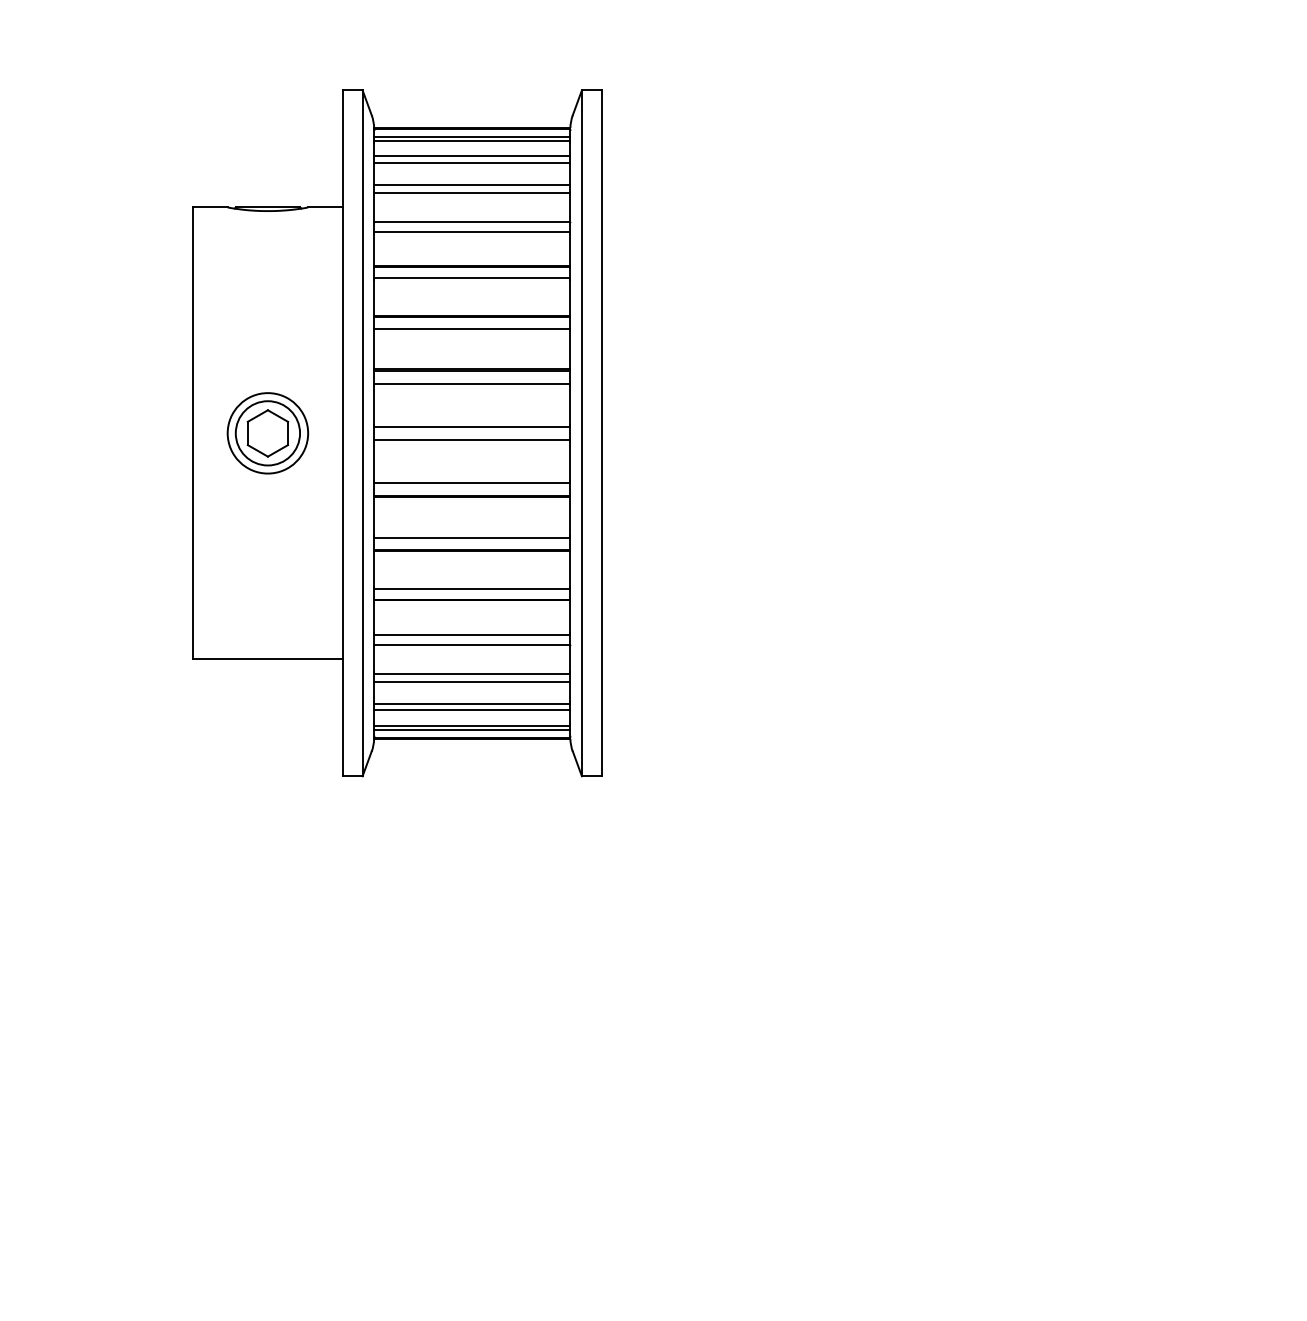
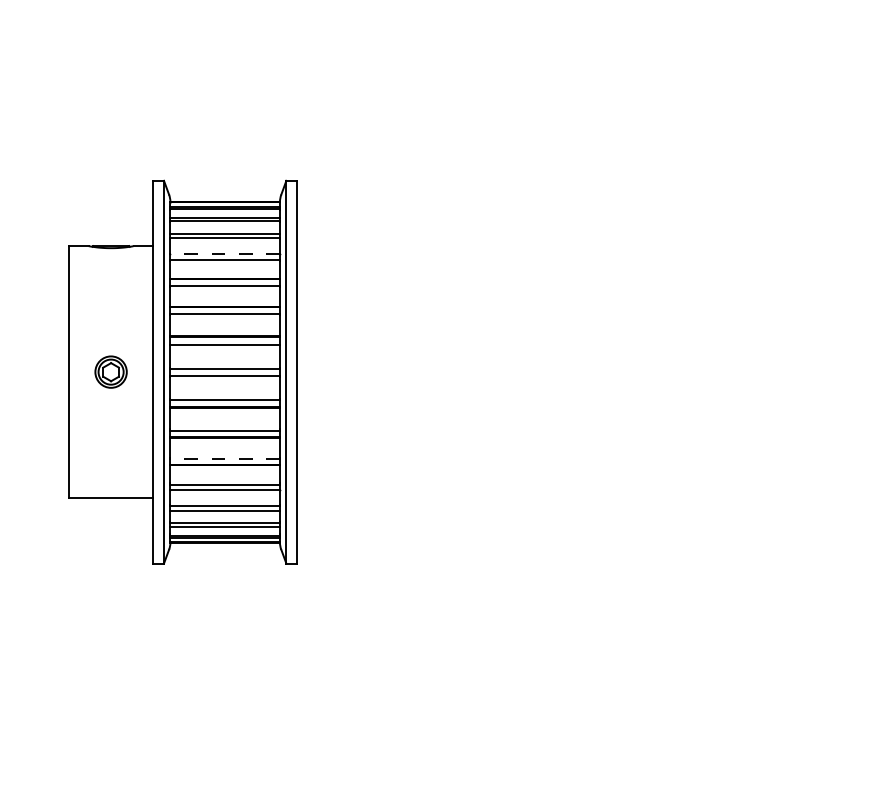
line: (472, 222) -> (225, 254), solid -> dashed
part: (266, 432) -> (110, 371), size x0.7
line: (472, 589) -> (225, 459), solid -> dashed

